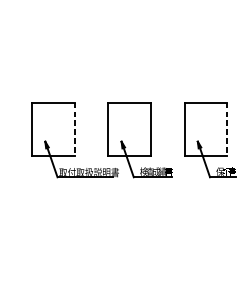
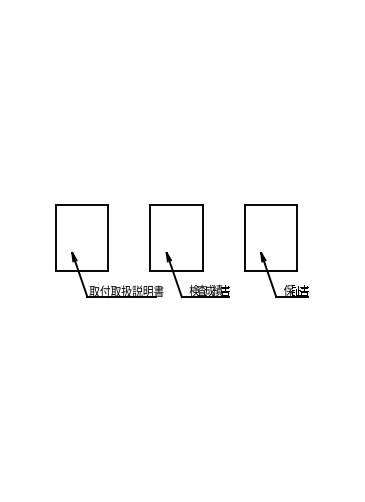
line: (74, 129) -> (108, 238), dashed -> solid
line: (227, 129) -> (297, 238), dashed -> solid

